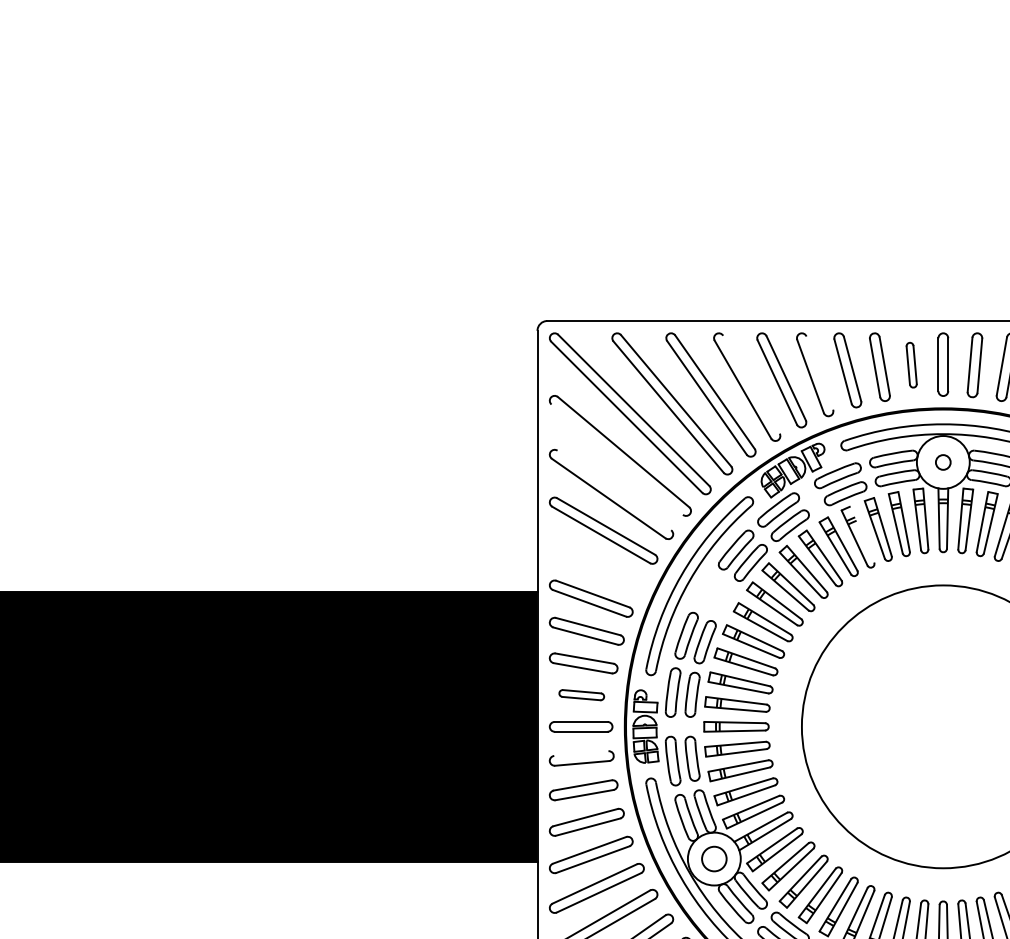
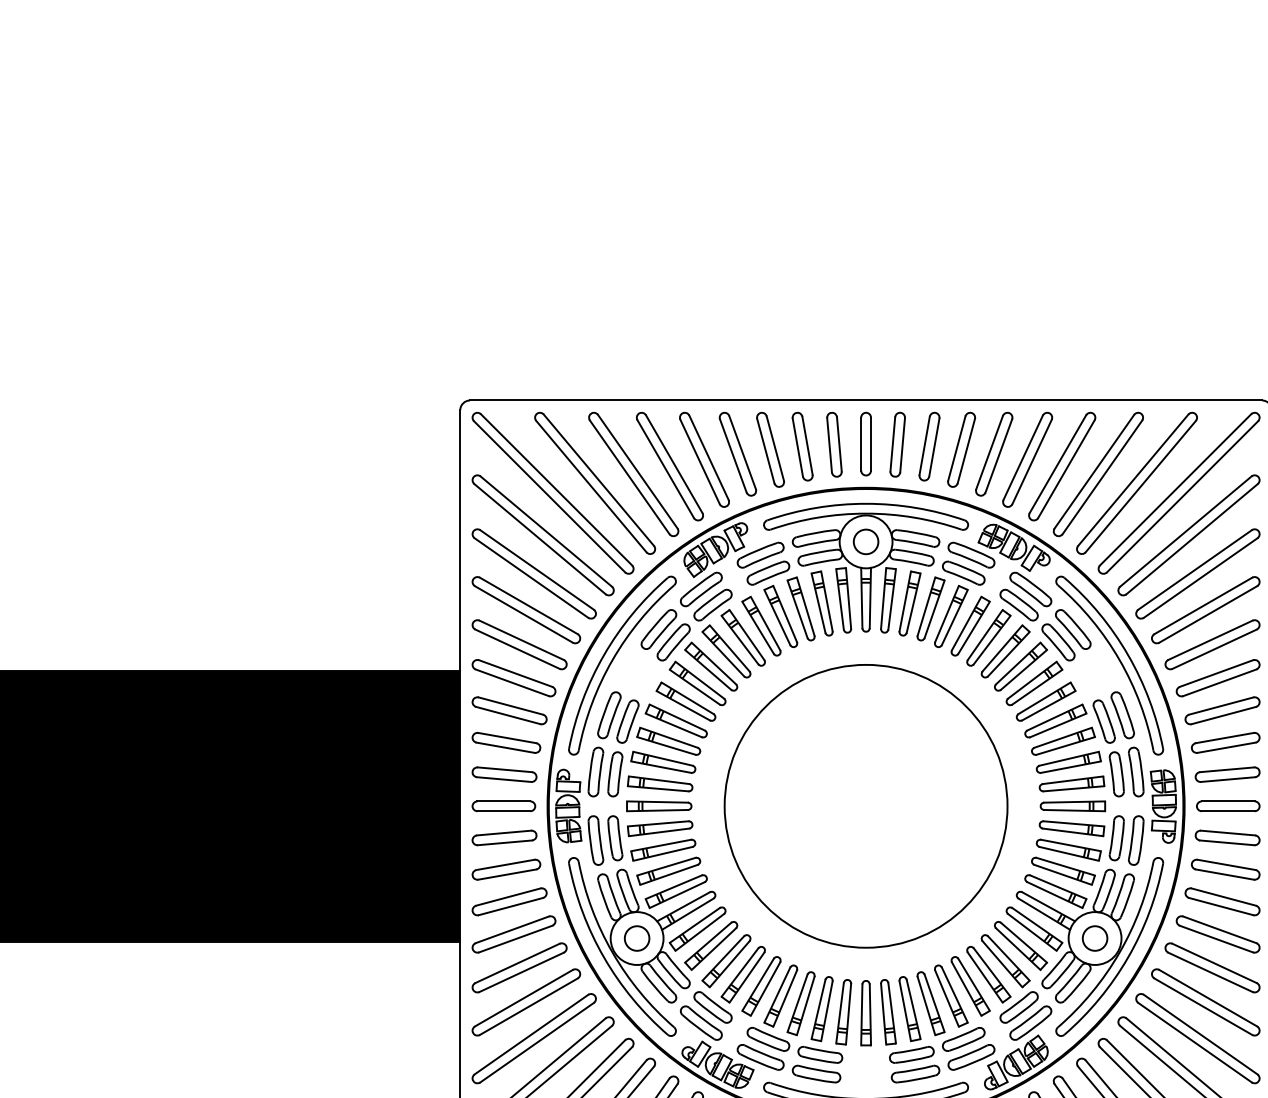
part: (911, 365) -> (834, 444), size x1.43
line: (819, 373) -> (742, 452), added
line: (750, 385) -> (673, 464), added
line: (616, 460) -> (539, 539), added
circle: (942, 462) -> (865, 541), size x1.67
line: (613, 490) -> (536, 569), added
line: (862, 534) -> (785, 613), added
part: (596, 565) -> (519, 644), added
part: (581, 695) -> (504, 774), size x1.43
line: (581, 753) -> (504, 832), added

